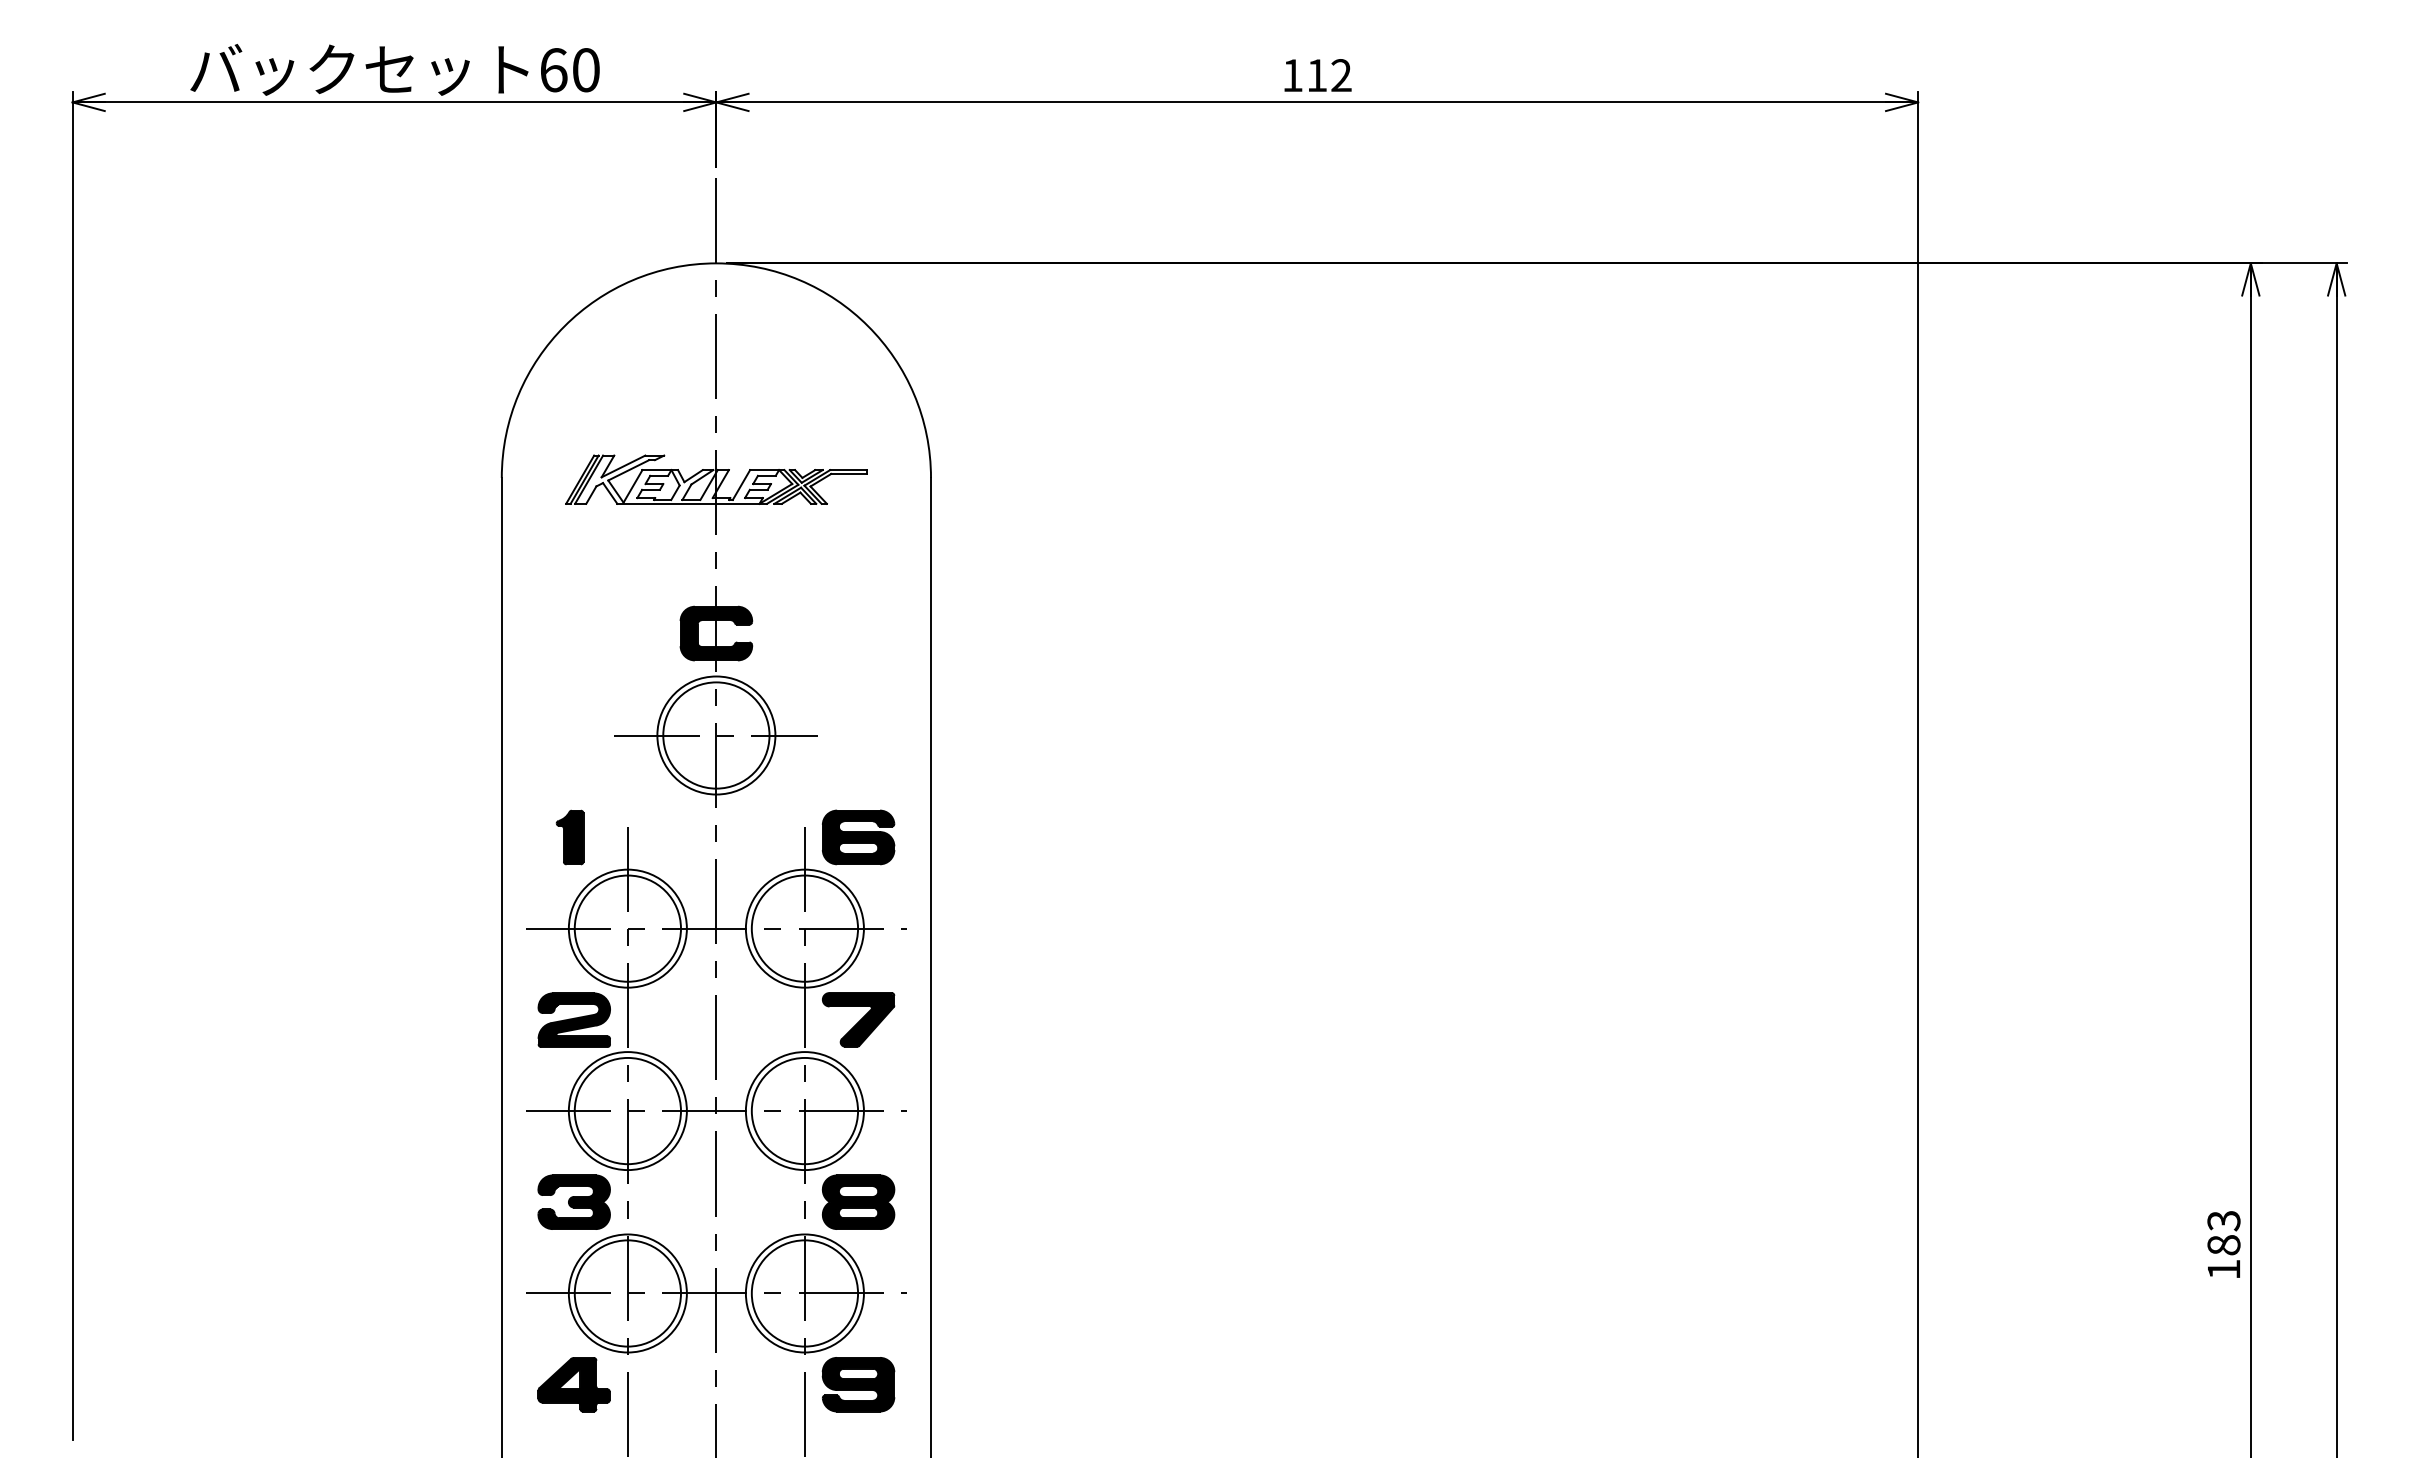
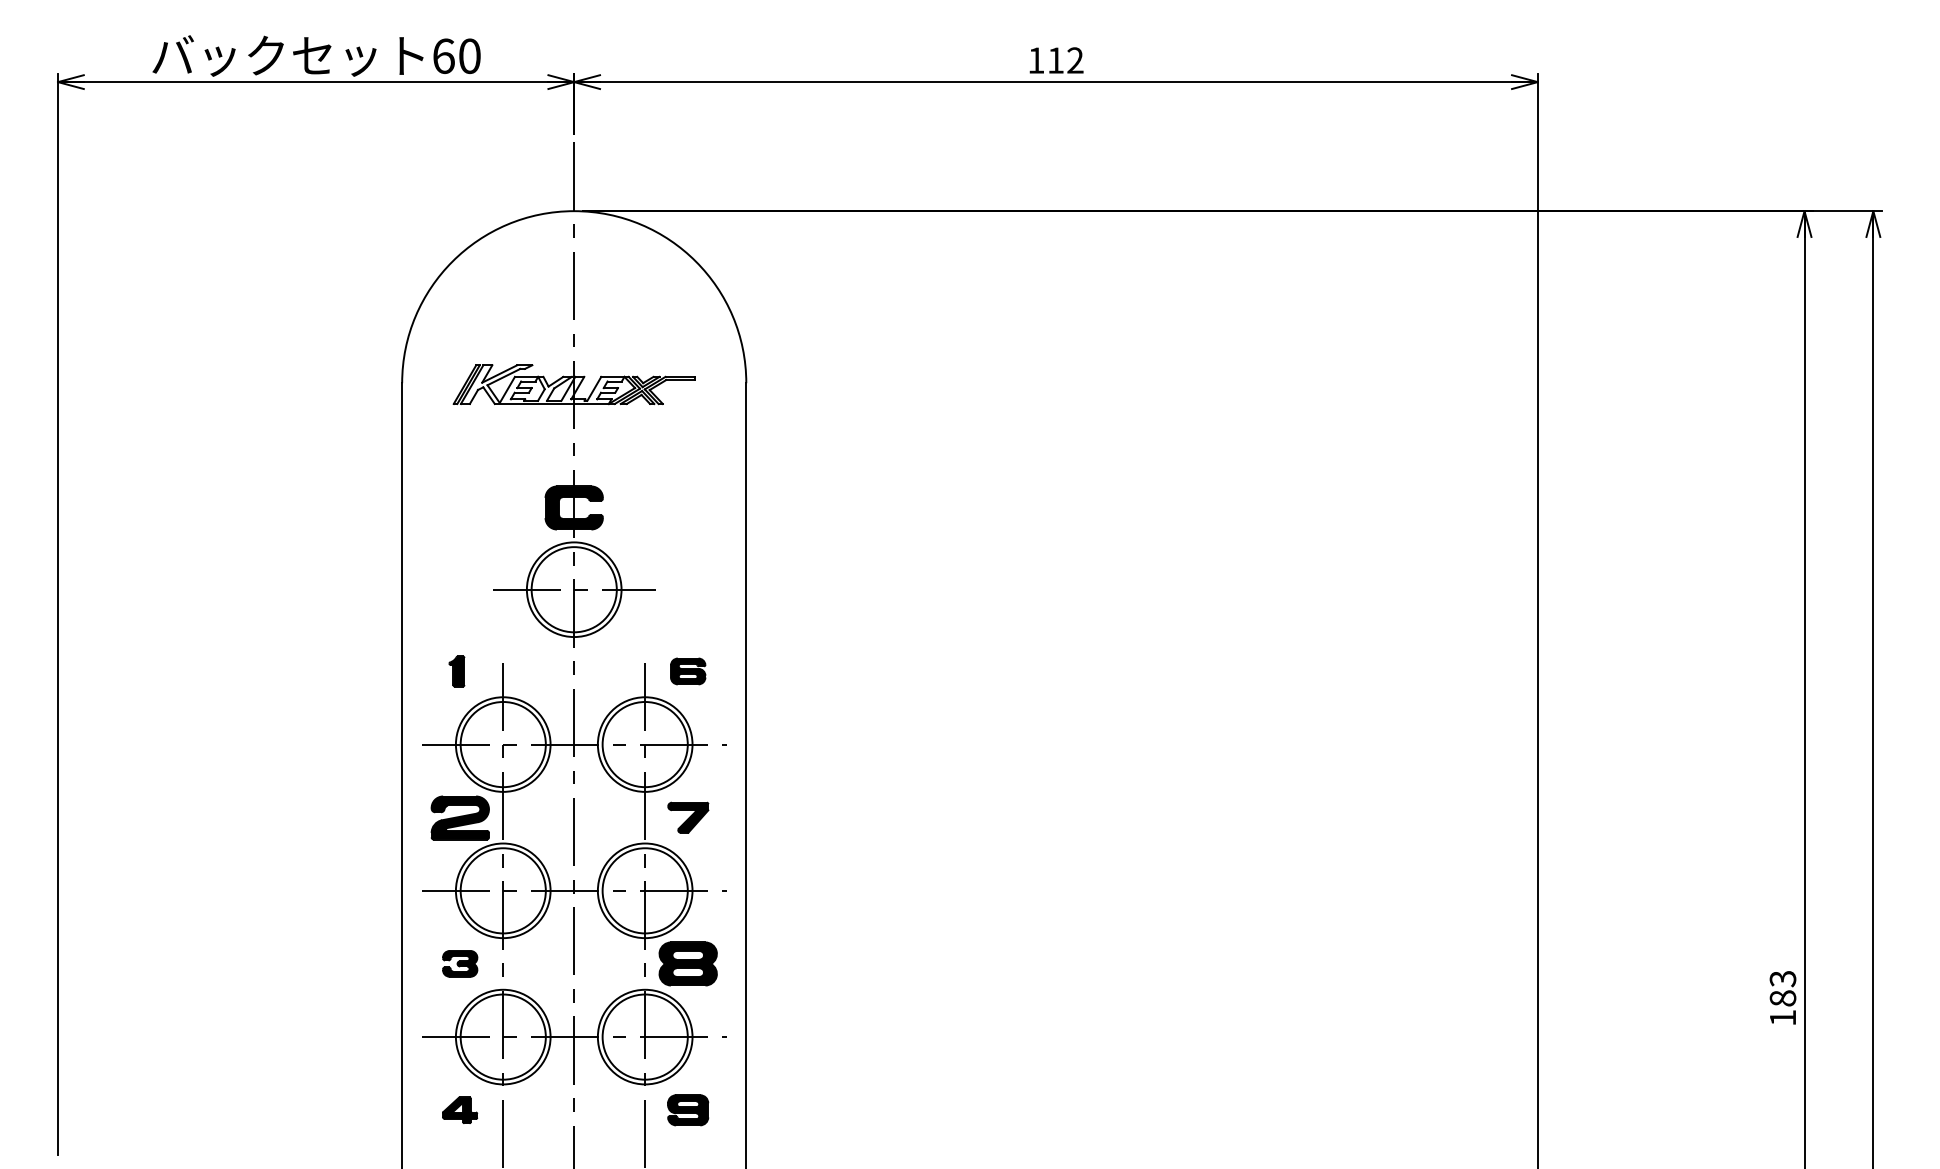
part: (569, 837) -> (456, 671), size x0.7
part: (858, 837) -> (688, 671), size x0.6
part: (858, 1019) -> (688, 817), size x0.7
part: (573, 1201) -> (459, 963), size x0.6
part: (573, 1384) -> (459, 1110), size x0.6
part: (858, 1384) -> (688, 1110), size x0.7

